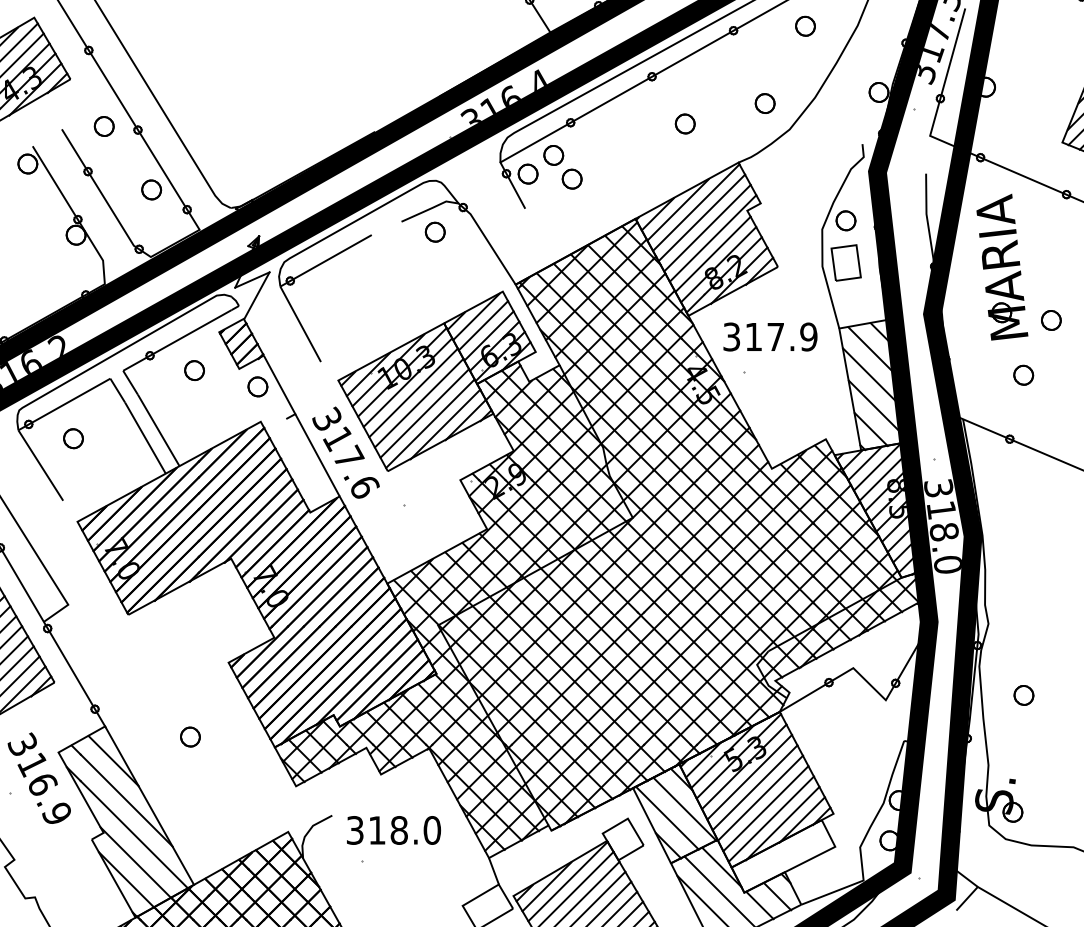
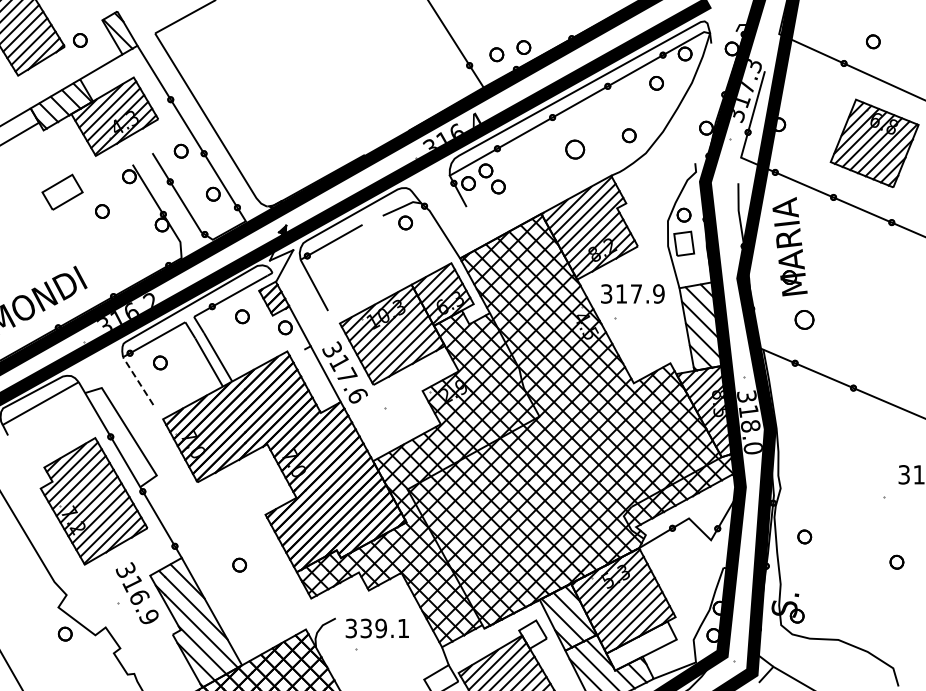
part: (684, 123) -> (574, 149), size x1.4
part: (1050, 320) -> (822, 282), removed
part: (1023, 374) -> (804, 319), size x1.4
line: (39, 464) -> (137, 380), solid -> dashed
text: (404, 830) -> (384, 628), 318.0 -> 339.1

